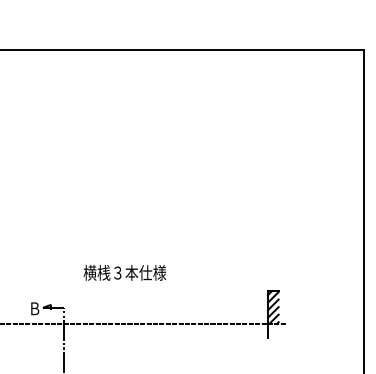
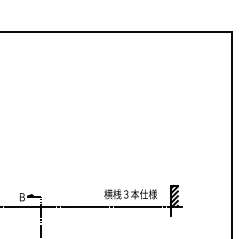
text: (124, 273) -> (130, 194), moved

